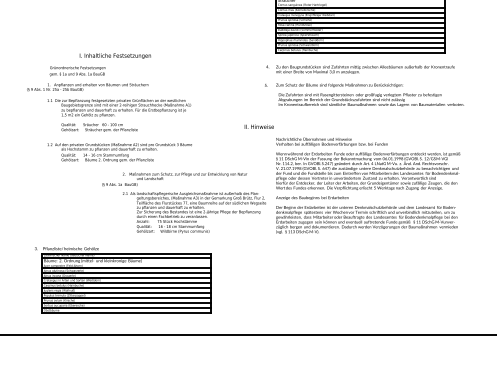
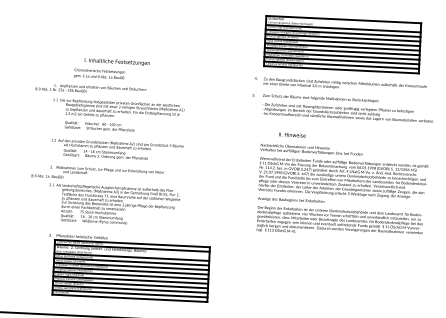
text: (77, 71) -> (99, 74), moved
text: (258, 126) -> (291, 134), moved
text: (183, 202) -> (104, 195), moved
part: (123, 280) -> (128, 268), moved

